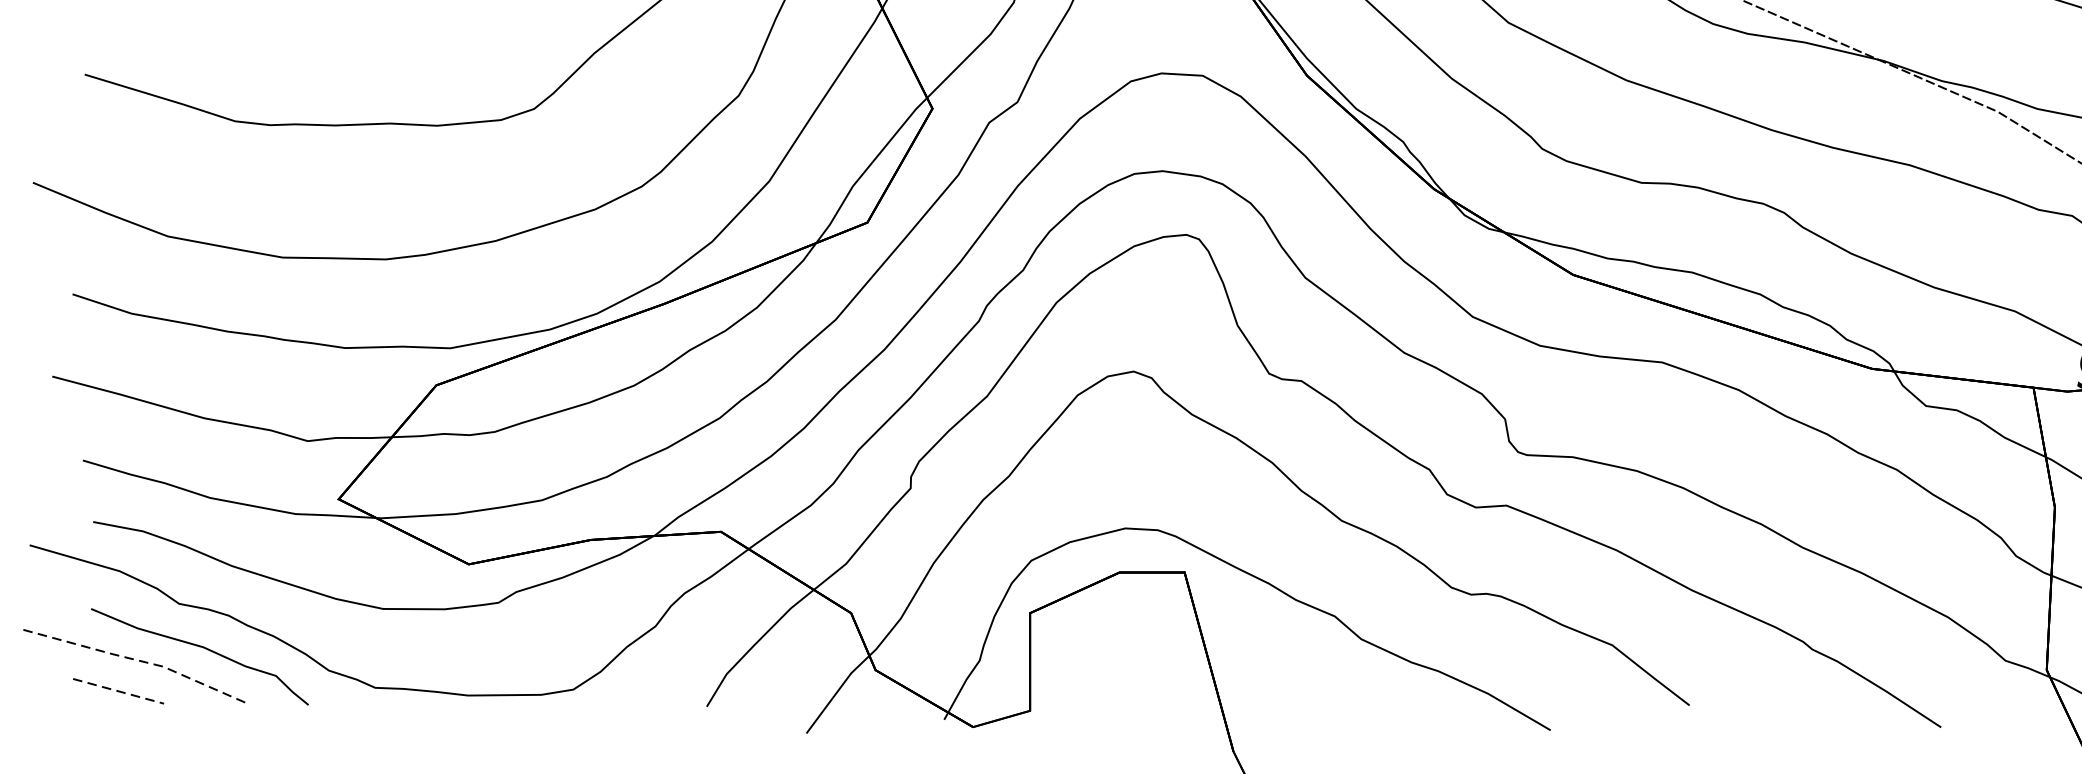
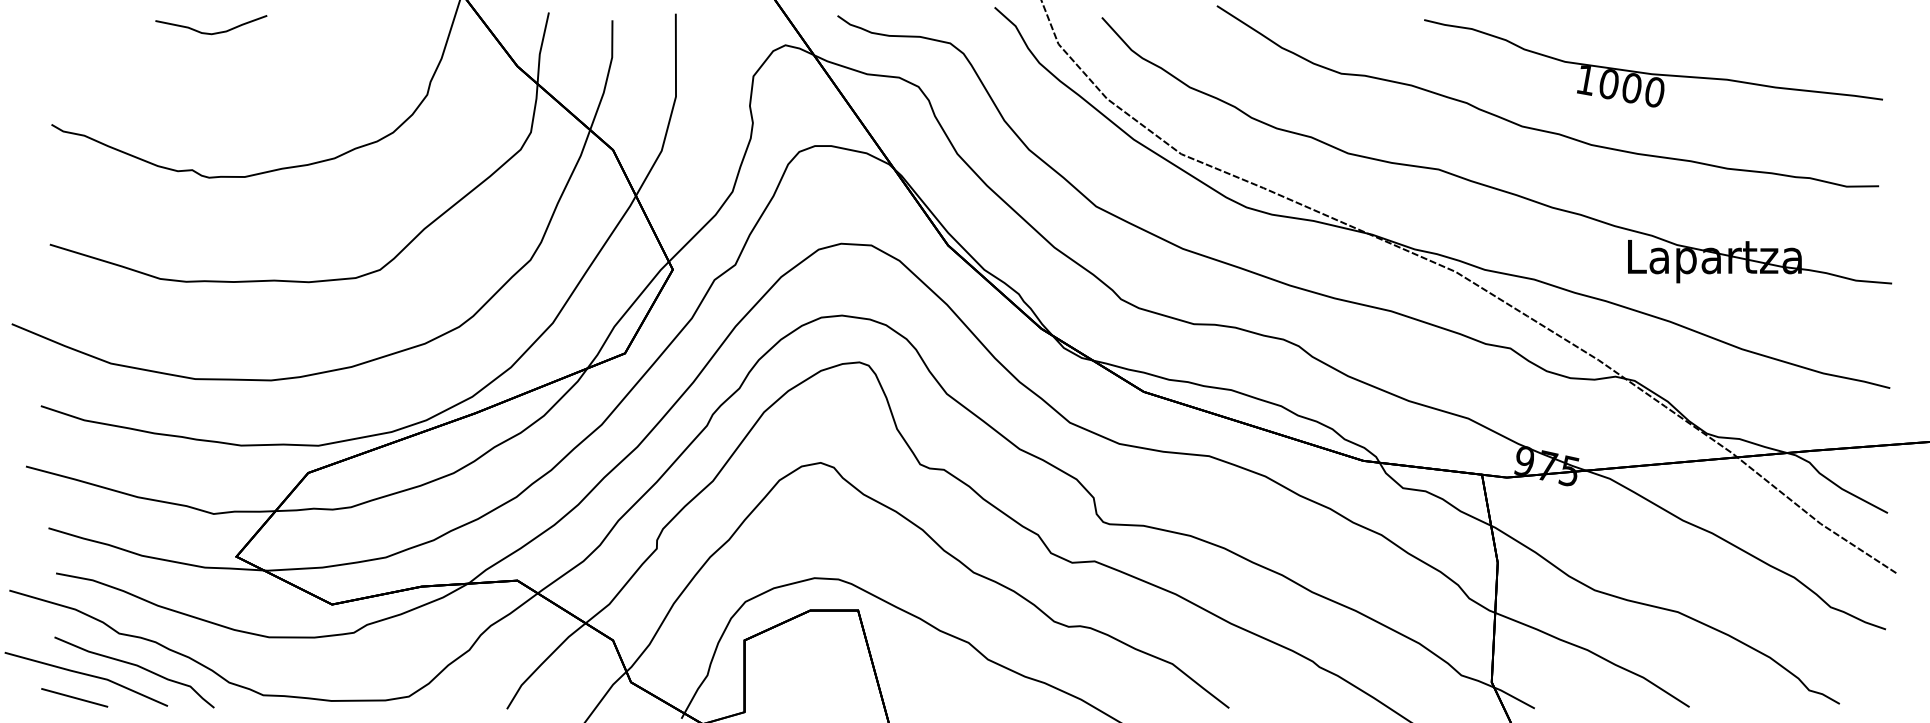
line: (137, 659) -> (88, 674), dashed -> solid
line: (118, 690) -> (74, 697), dashed -> solid

